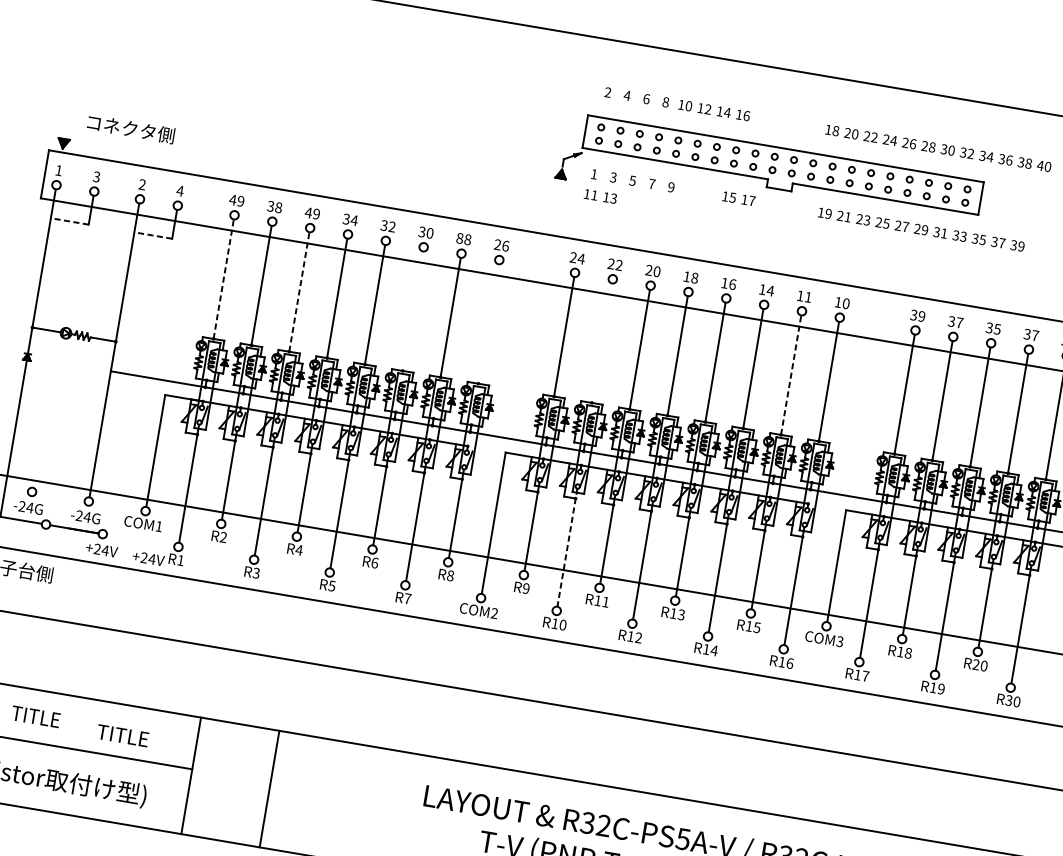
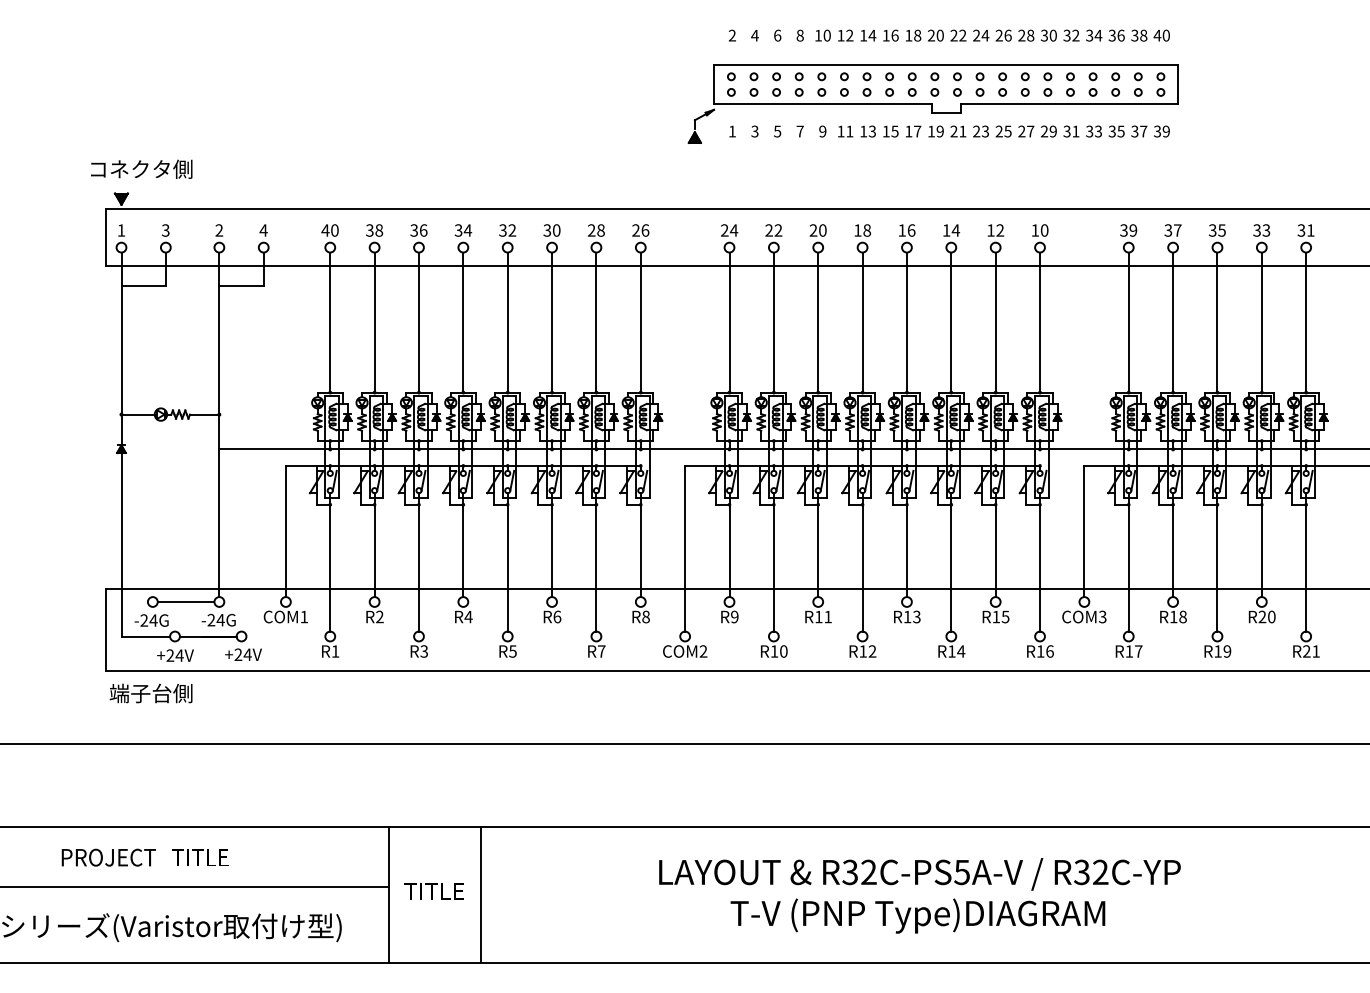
text: (131, 128) -> (141, 168), moved
text: (938, 148) -> (1037, 35), moved
text: (600, 196) -> (856, 131), moved
text: (240, 201) -> (334, 230), 49 -> 40
text: (312, 213) -> (418, 230), 49 -> 36
line: (69, 221) -> (143, 286), dashed -> solid
text: (920, 229) -> (1048, 131), moved
line: (153, 235) -> (241, 286), dashed -> solid
text: (459, 238) -> (591, 230), 88 -> 28
line: (223, 279) -> (330, 322), dashed -> solid
line: (298, 291) -> (418, 322), dashed -> solid
text: (808, 297) -> (1000, 230), 11 -> 12
line: (413, 311) -> (552, 322), added
line: (488, 323) -> (640, 322), added
text: (1035, 335) -> (1266, 230), 37 -> 33
line: (601, 343) -> (773, 322), added
line: (791, 375) -> (995, 322), dashed -> solid
line: (59, 497) -> (185, 602), added
line: (567, 547) -> (773, 562), dashed -> solid
text: (148, 558) -> (175, 655), moved
text: (1013, 701) -> (1311, 651), R30 -> R21
text: (122, 735) -> (433, 891), moved

